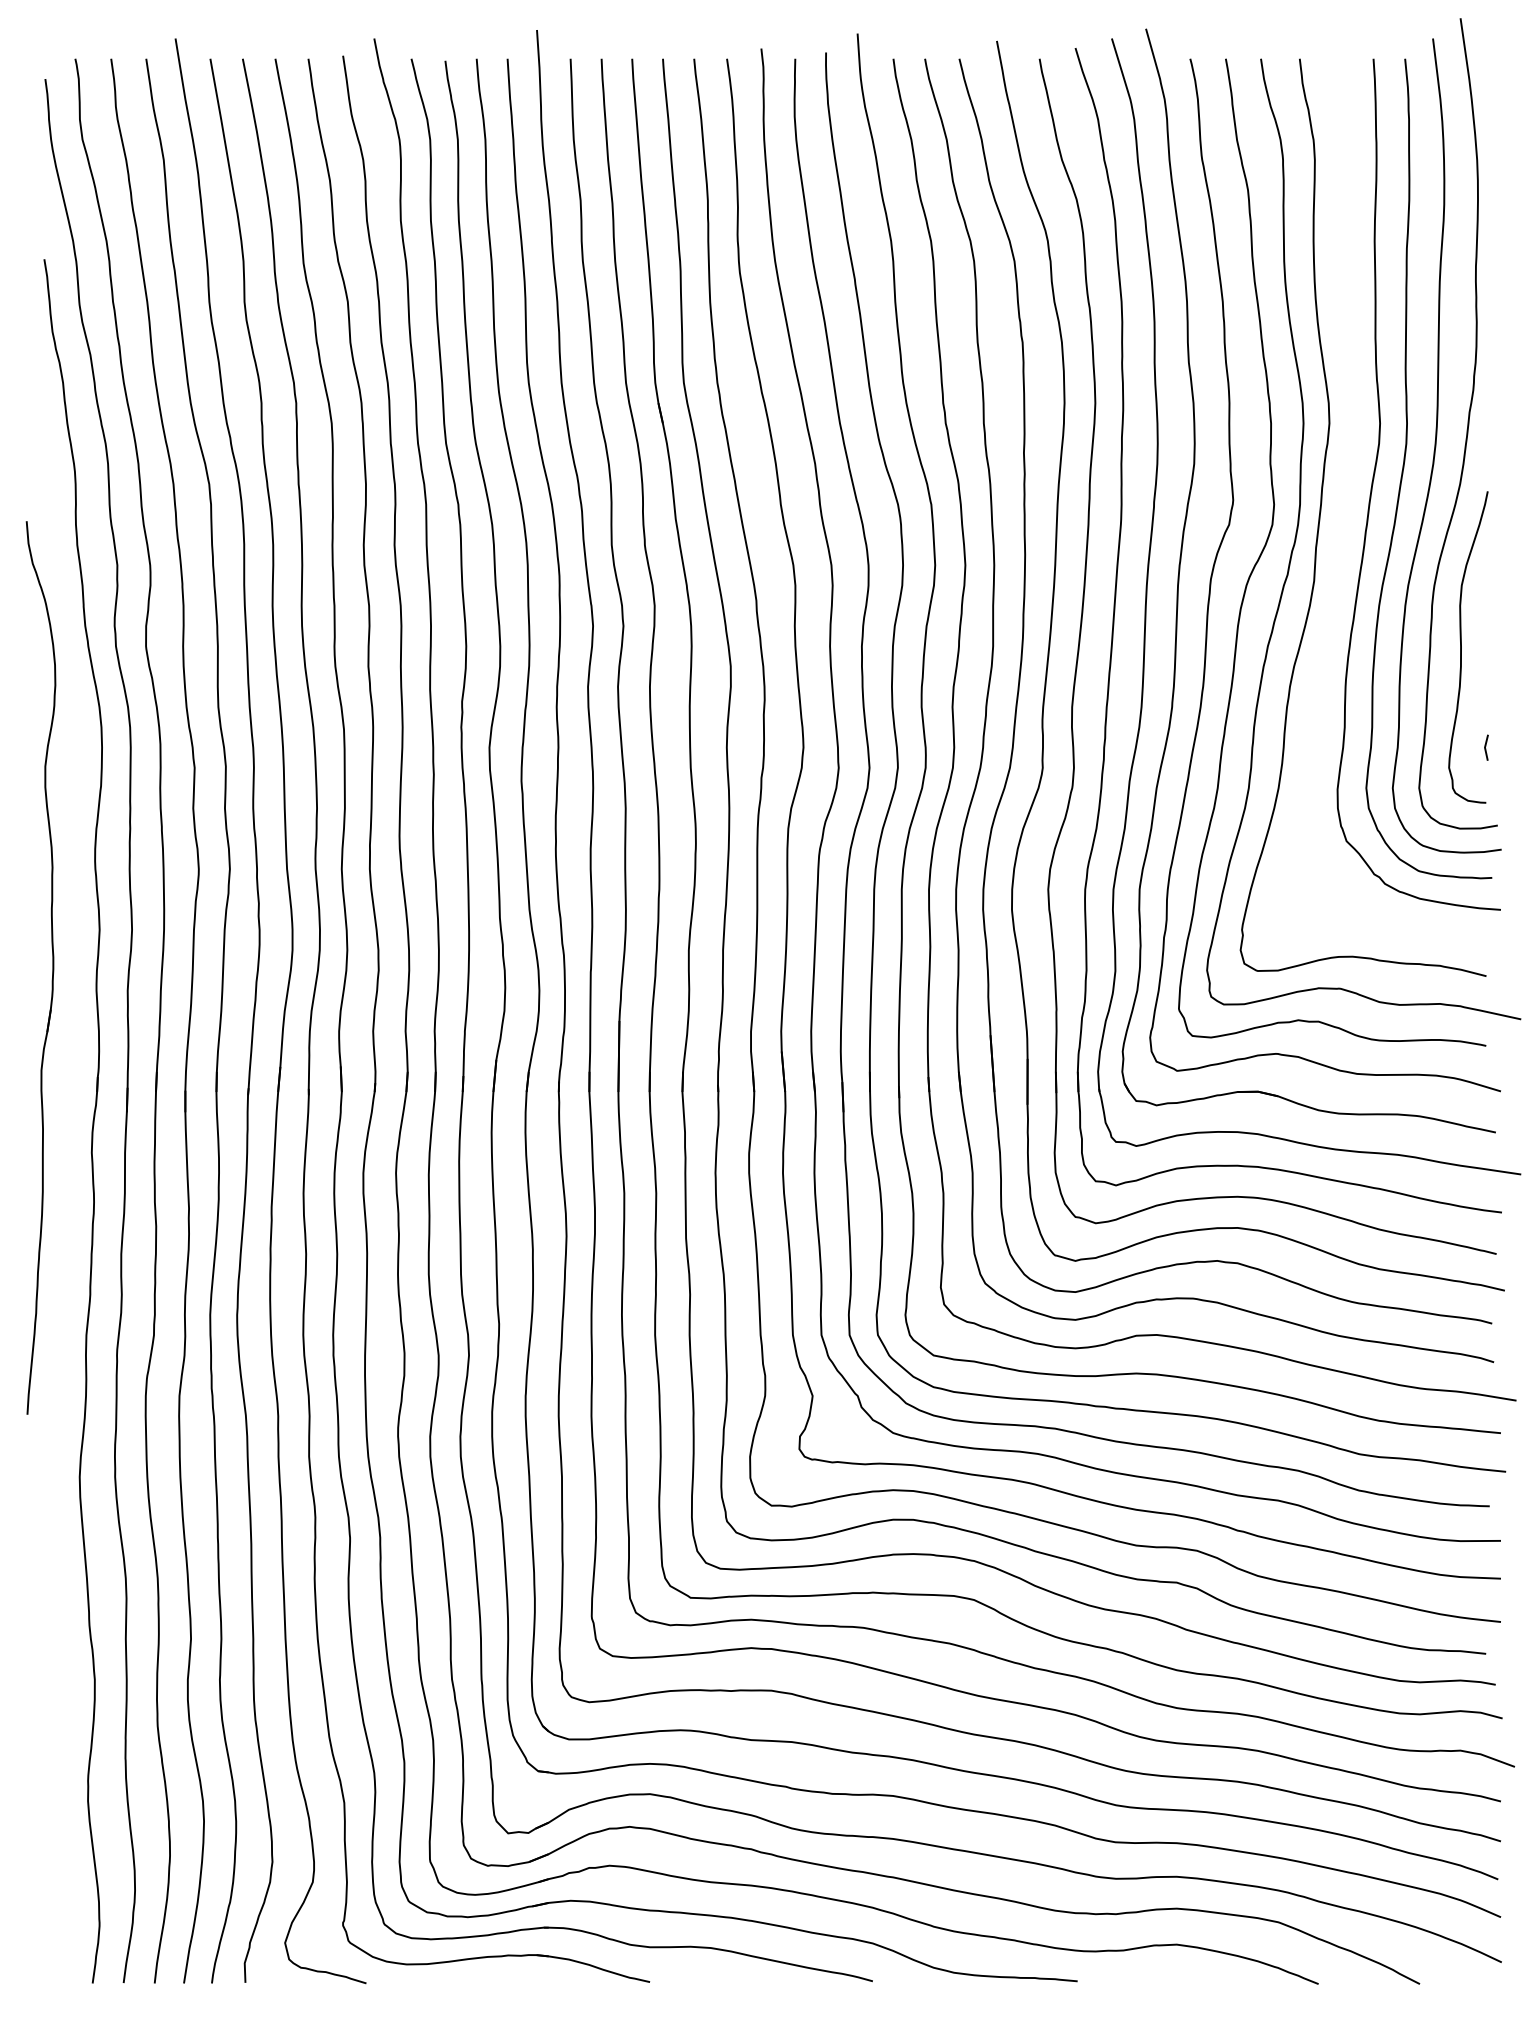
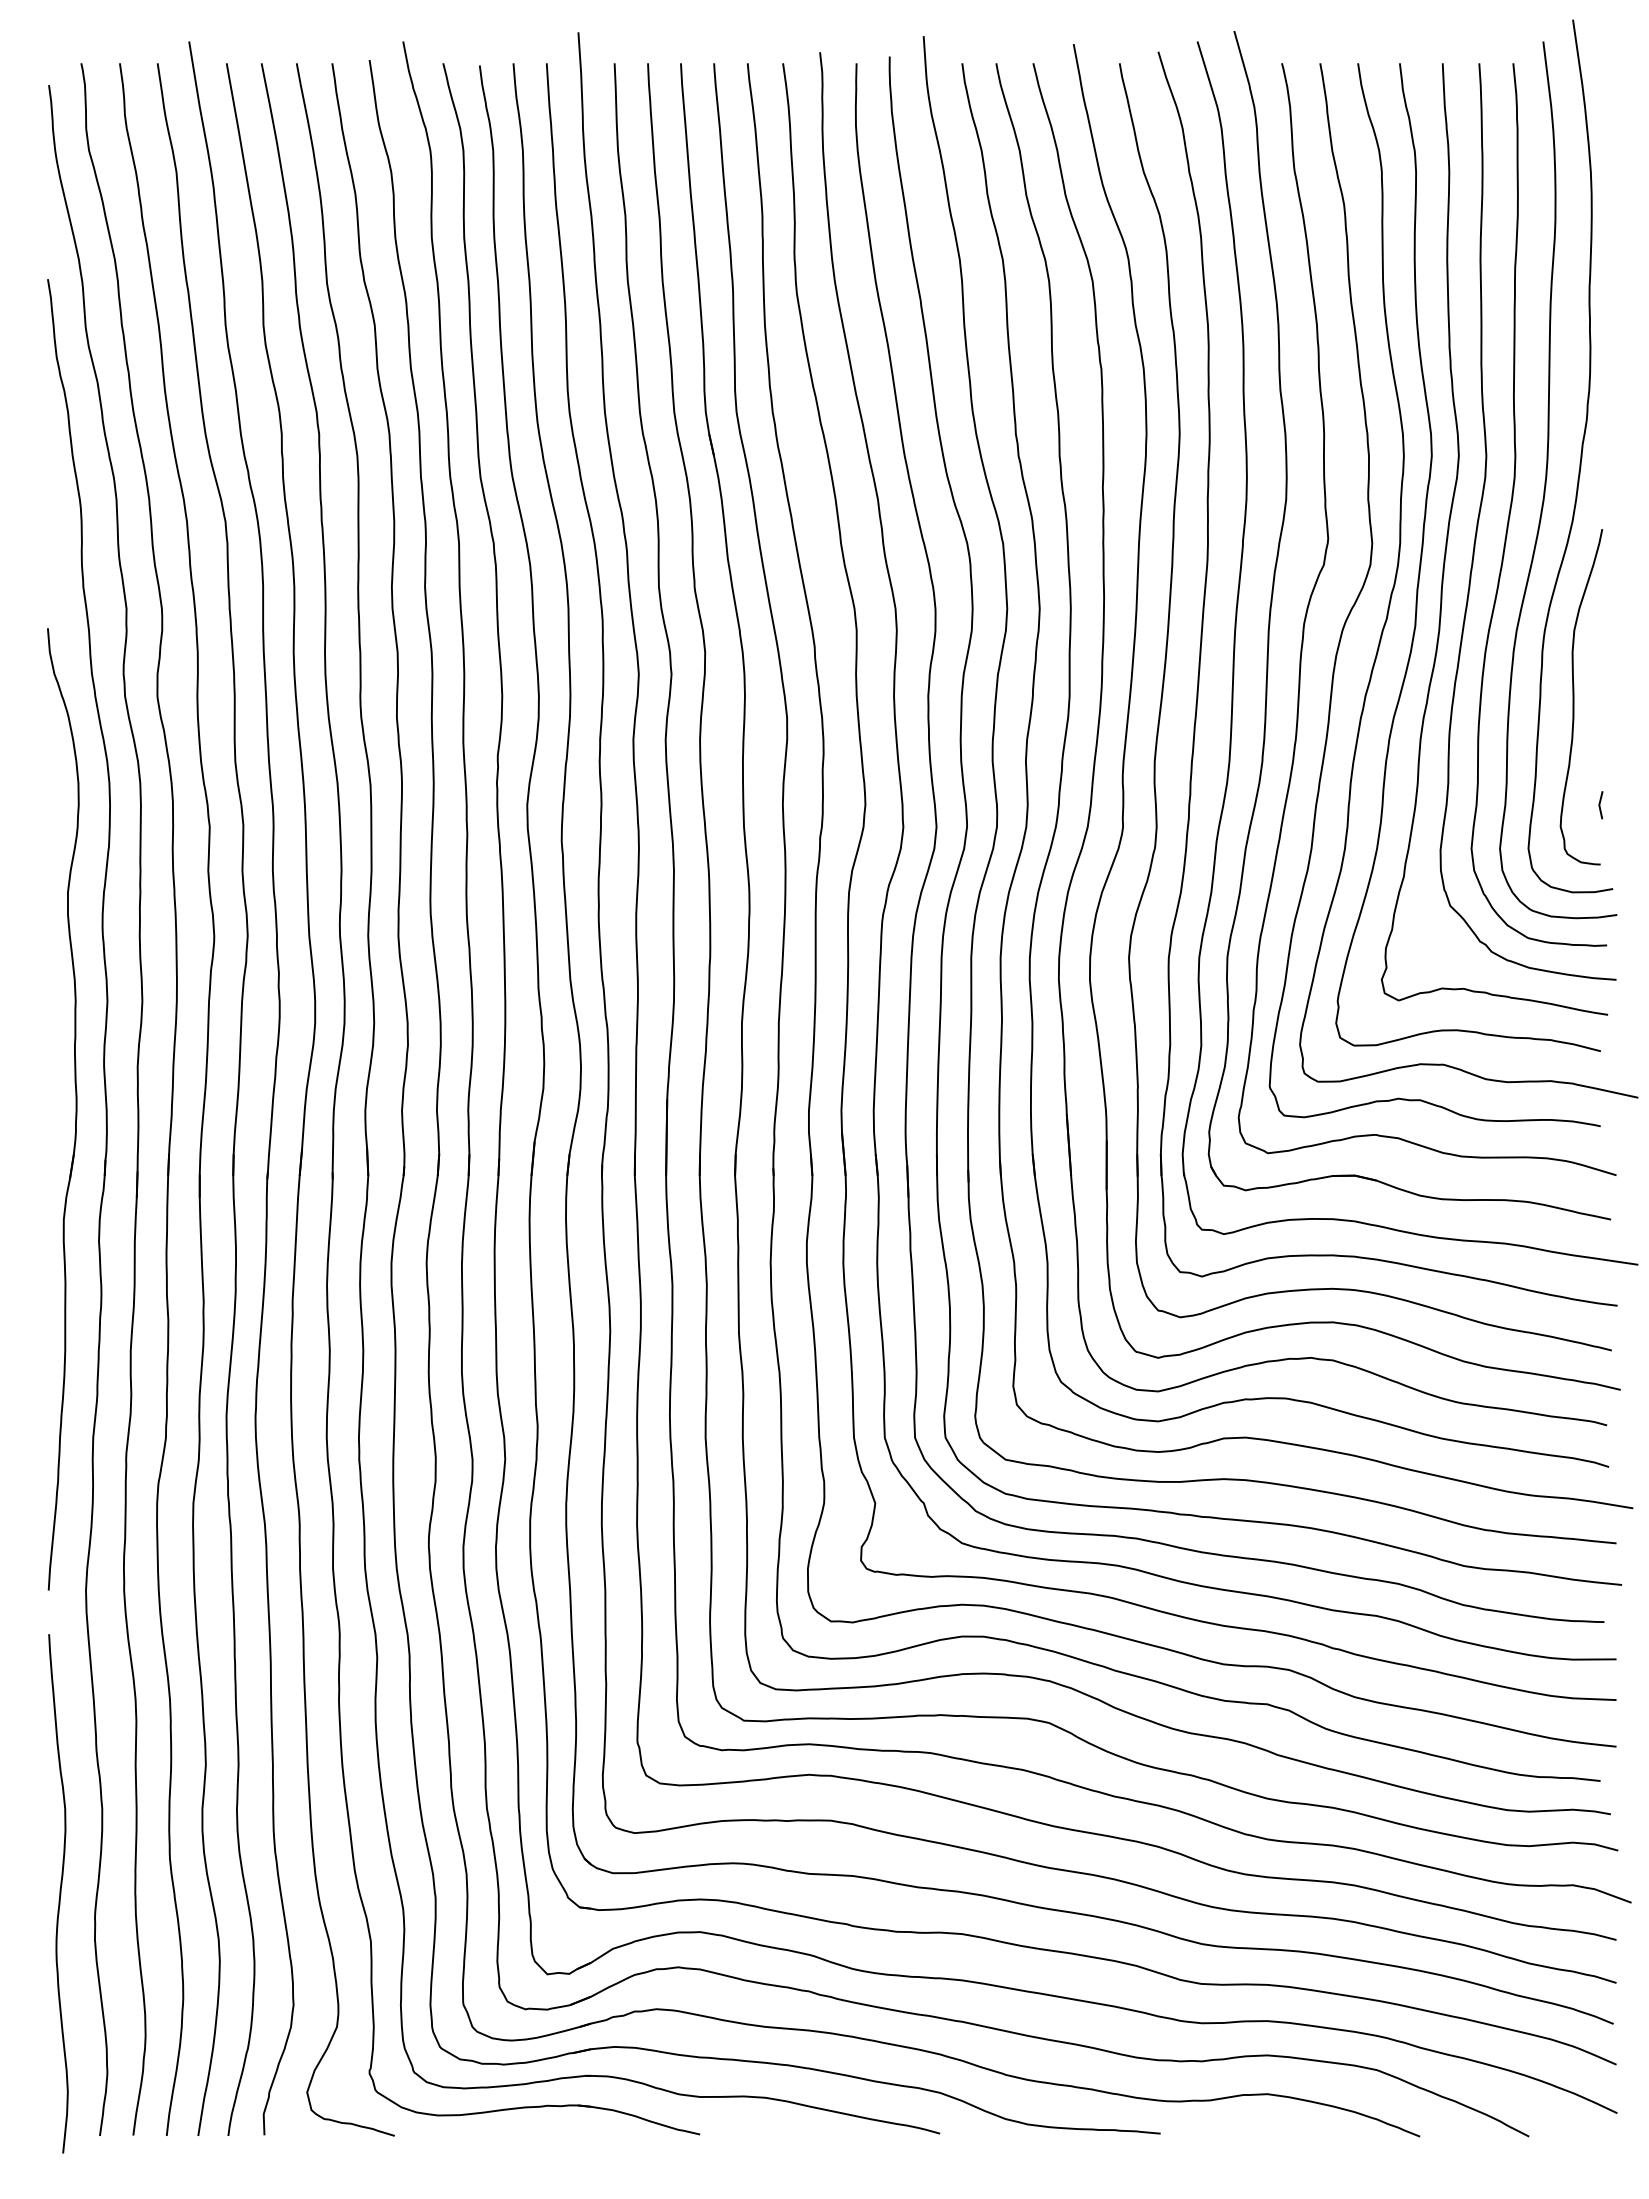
curve: (1345, 492) -> (1449, 530), added
part: (52, 968) -> (75, 1109), moved
curve: (55, 1758) -> (59, 1893), added

